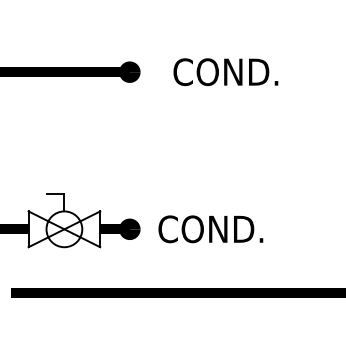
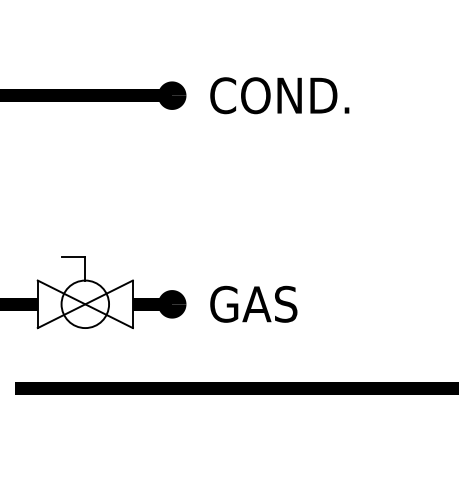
text: (225, 72) -> (279, 96), moved
text: (217, 229) -> (288, 304), COND. -> GAS

